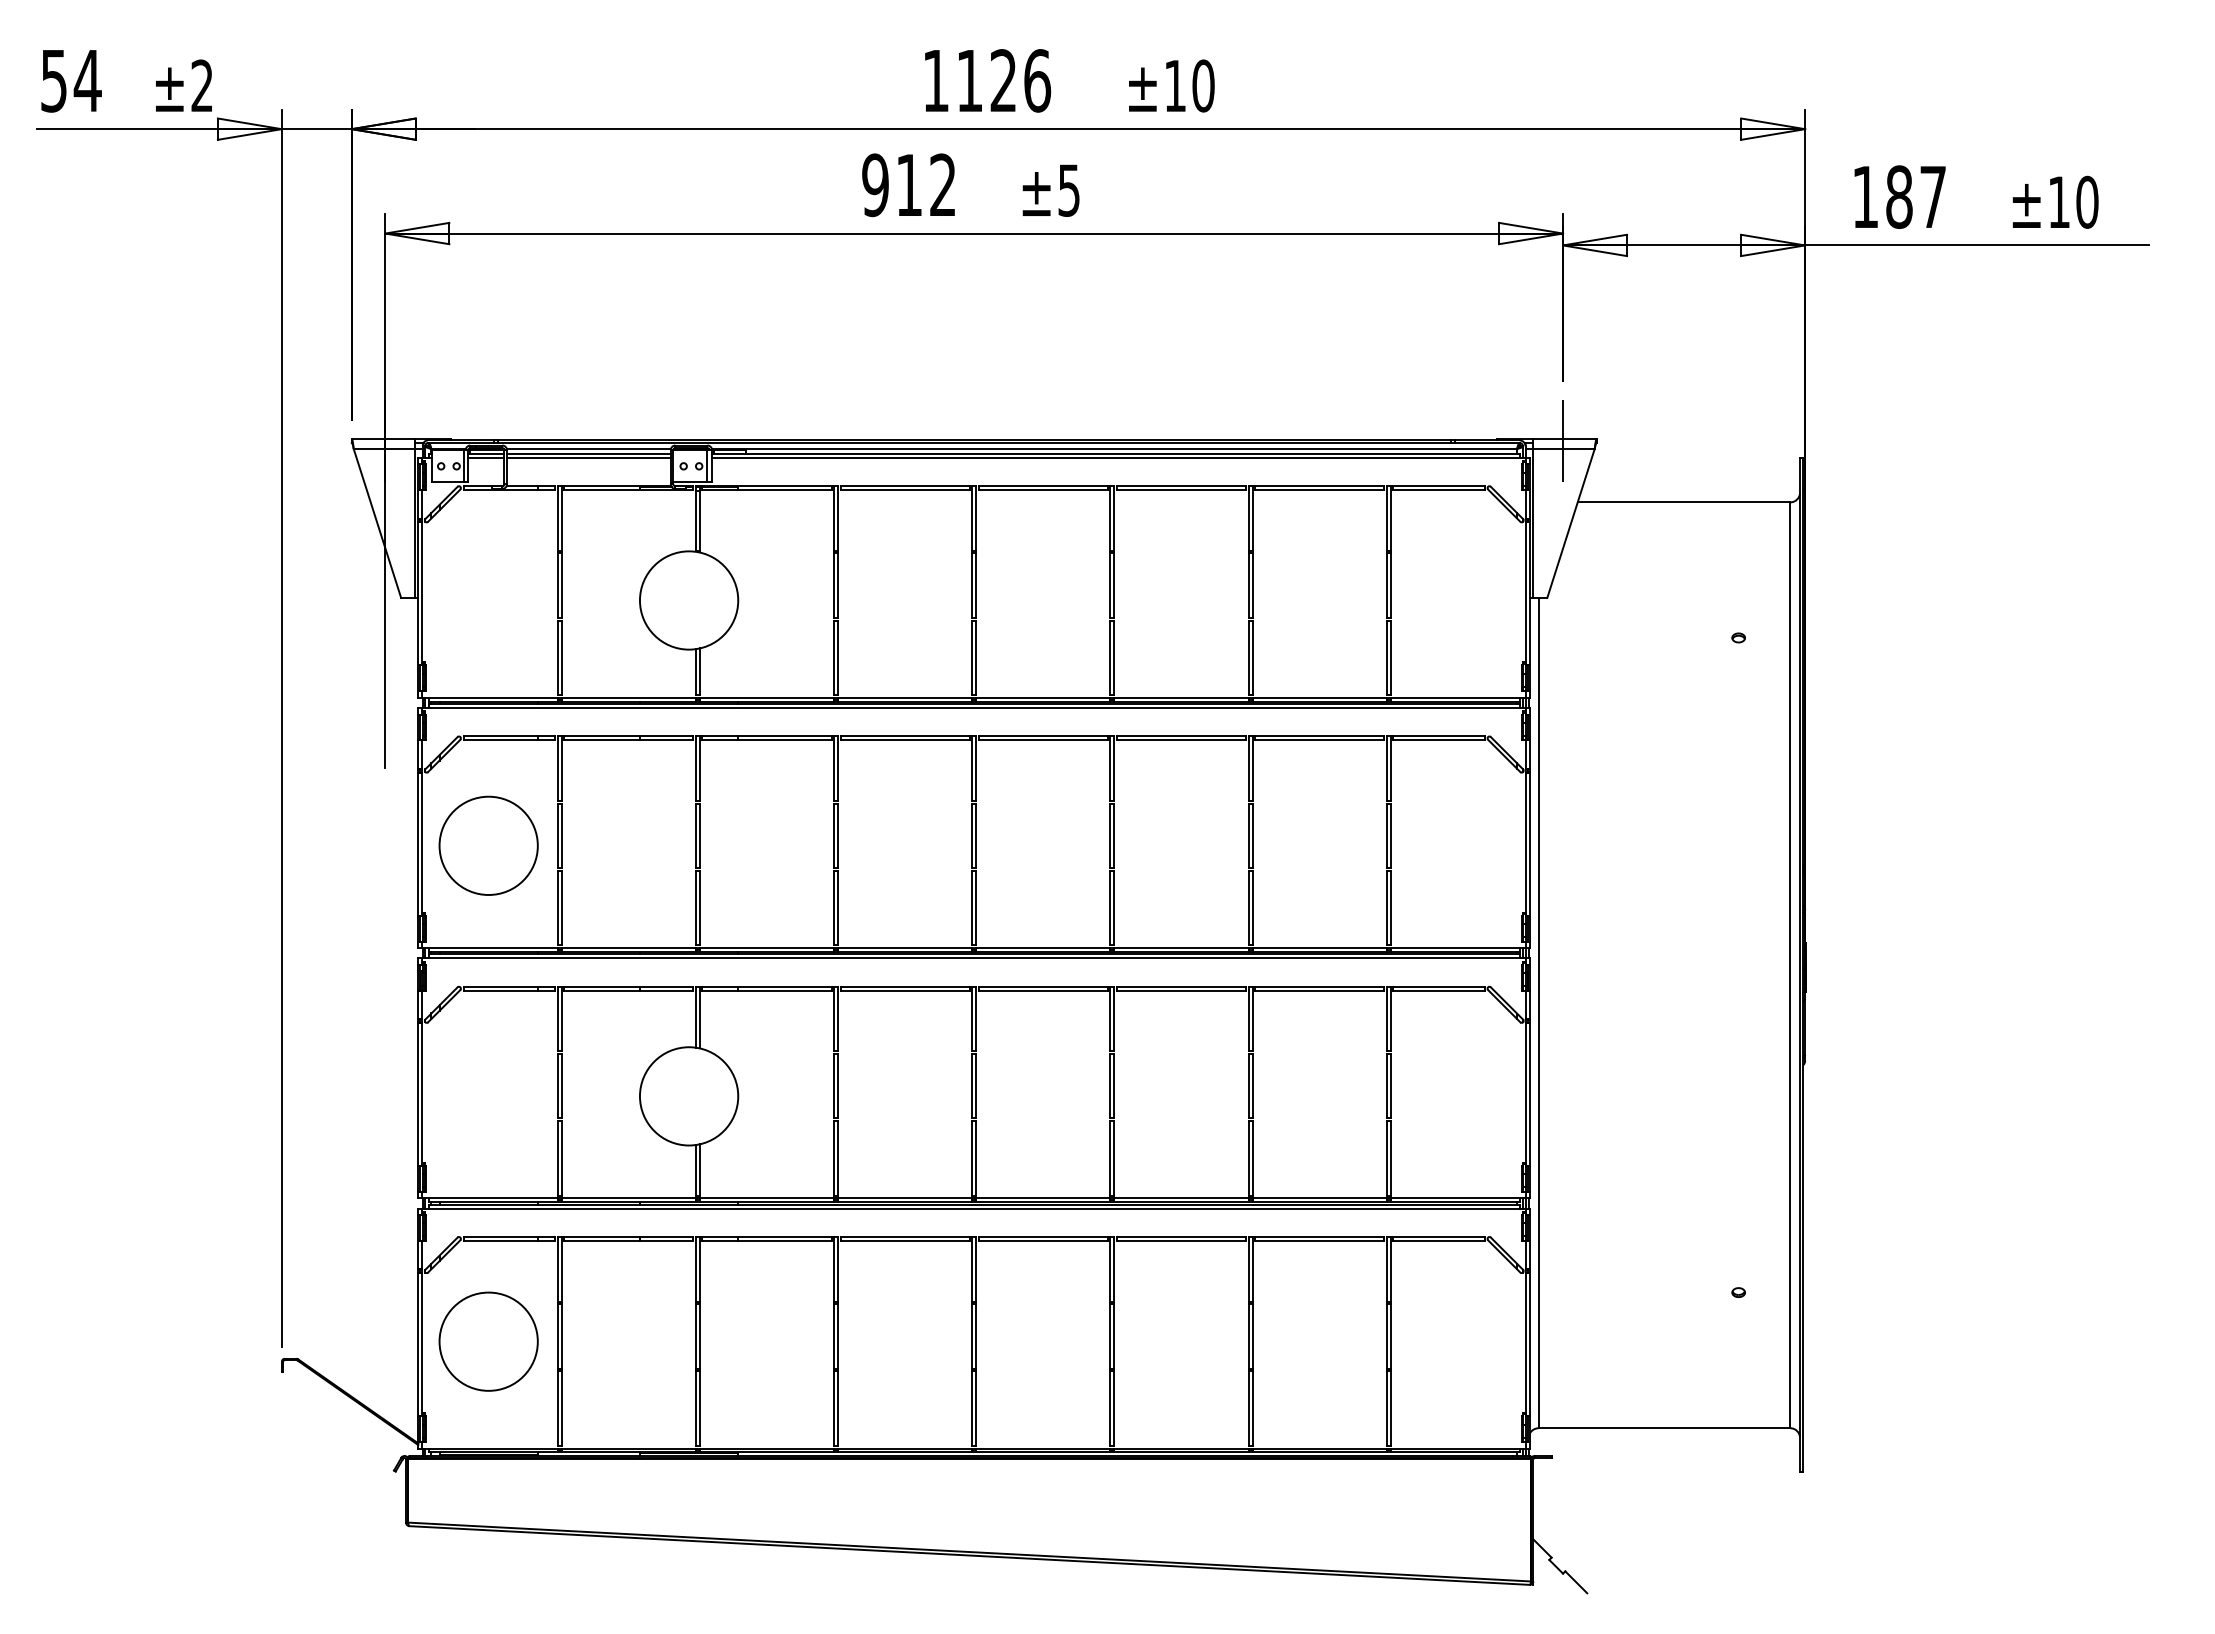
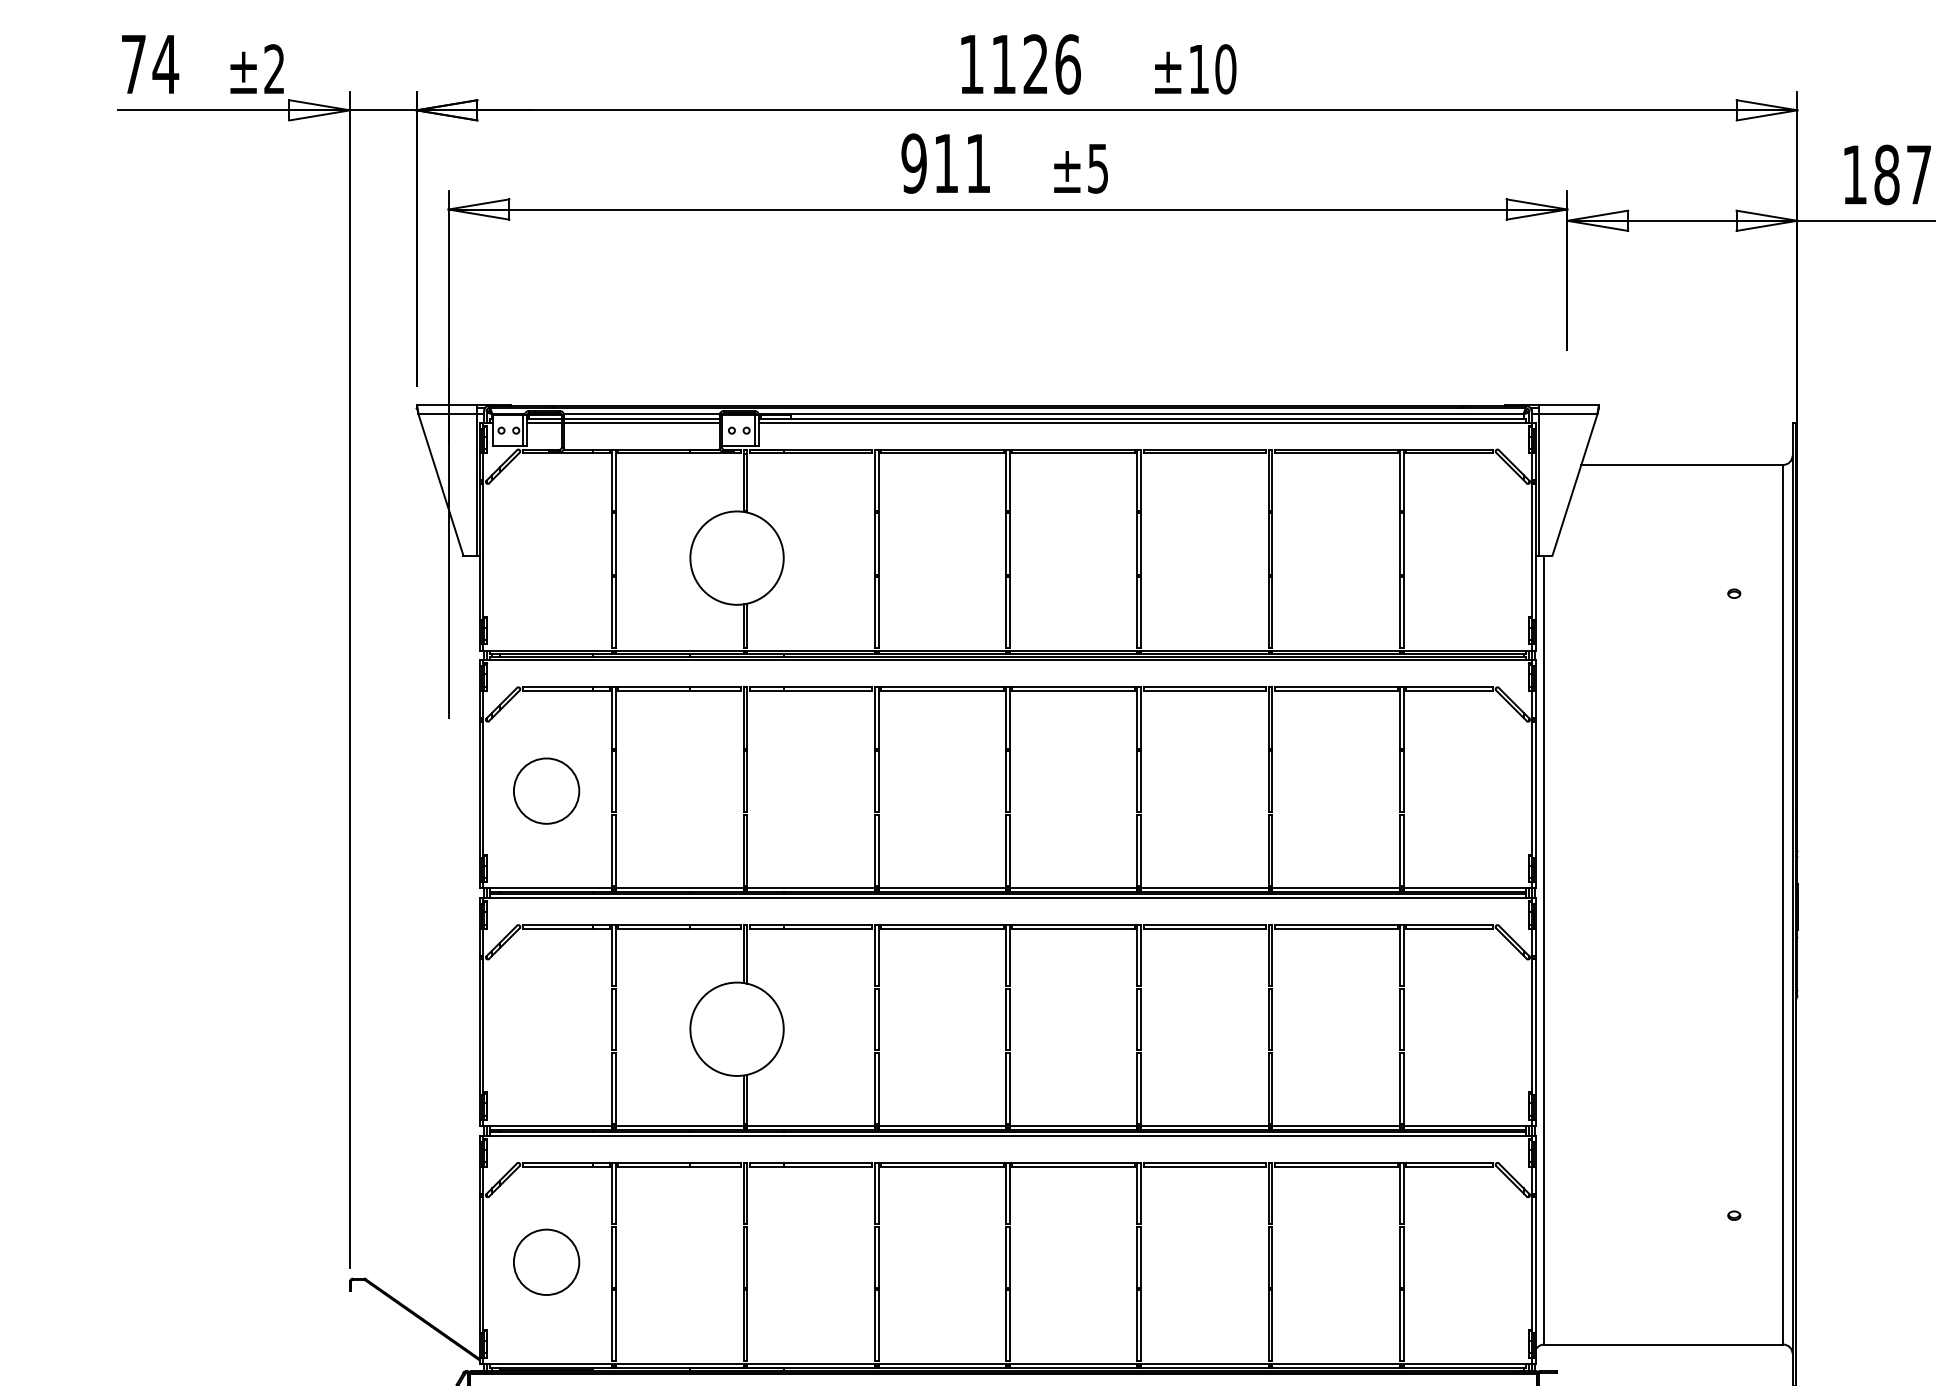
text: (53, 81) -> (133, 65), 54 -> 74
text: (942, 184) -> (977, 162), 912 -> 911
line: (1563, 440) -> (1567, 406), removed
circle: (488, 845) -> (546, 790), size x0.7
circle: (488, 1341) -> (546, 1262), size x0.7

